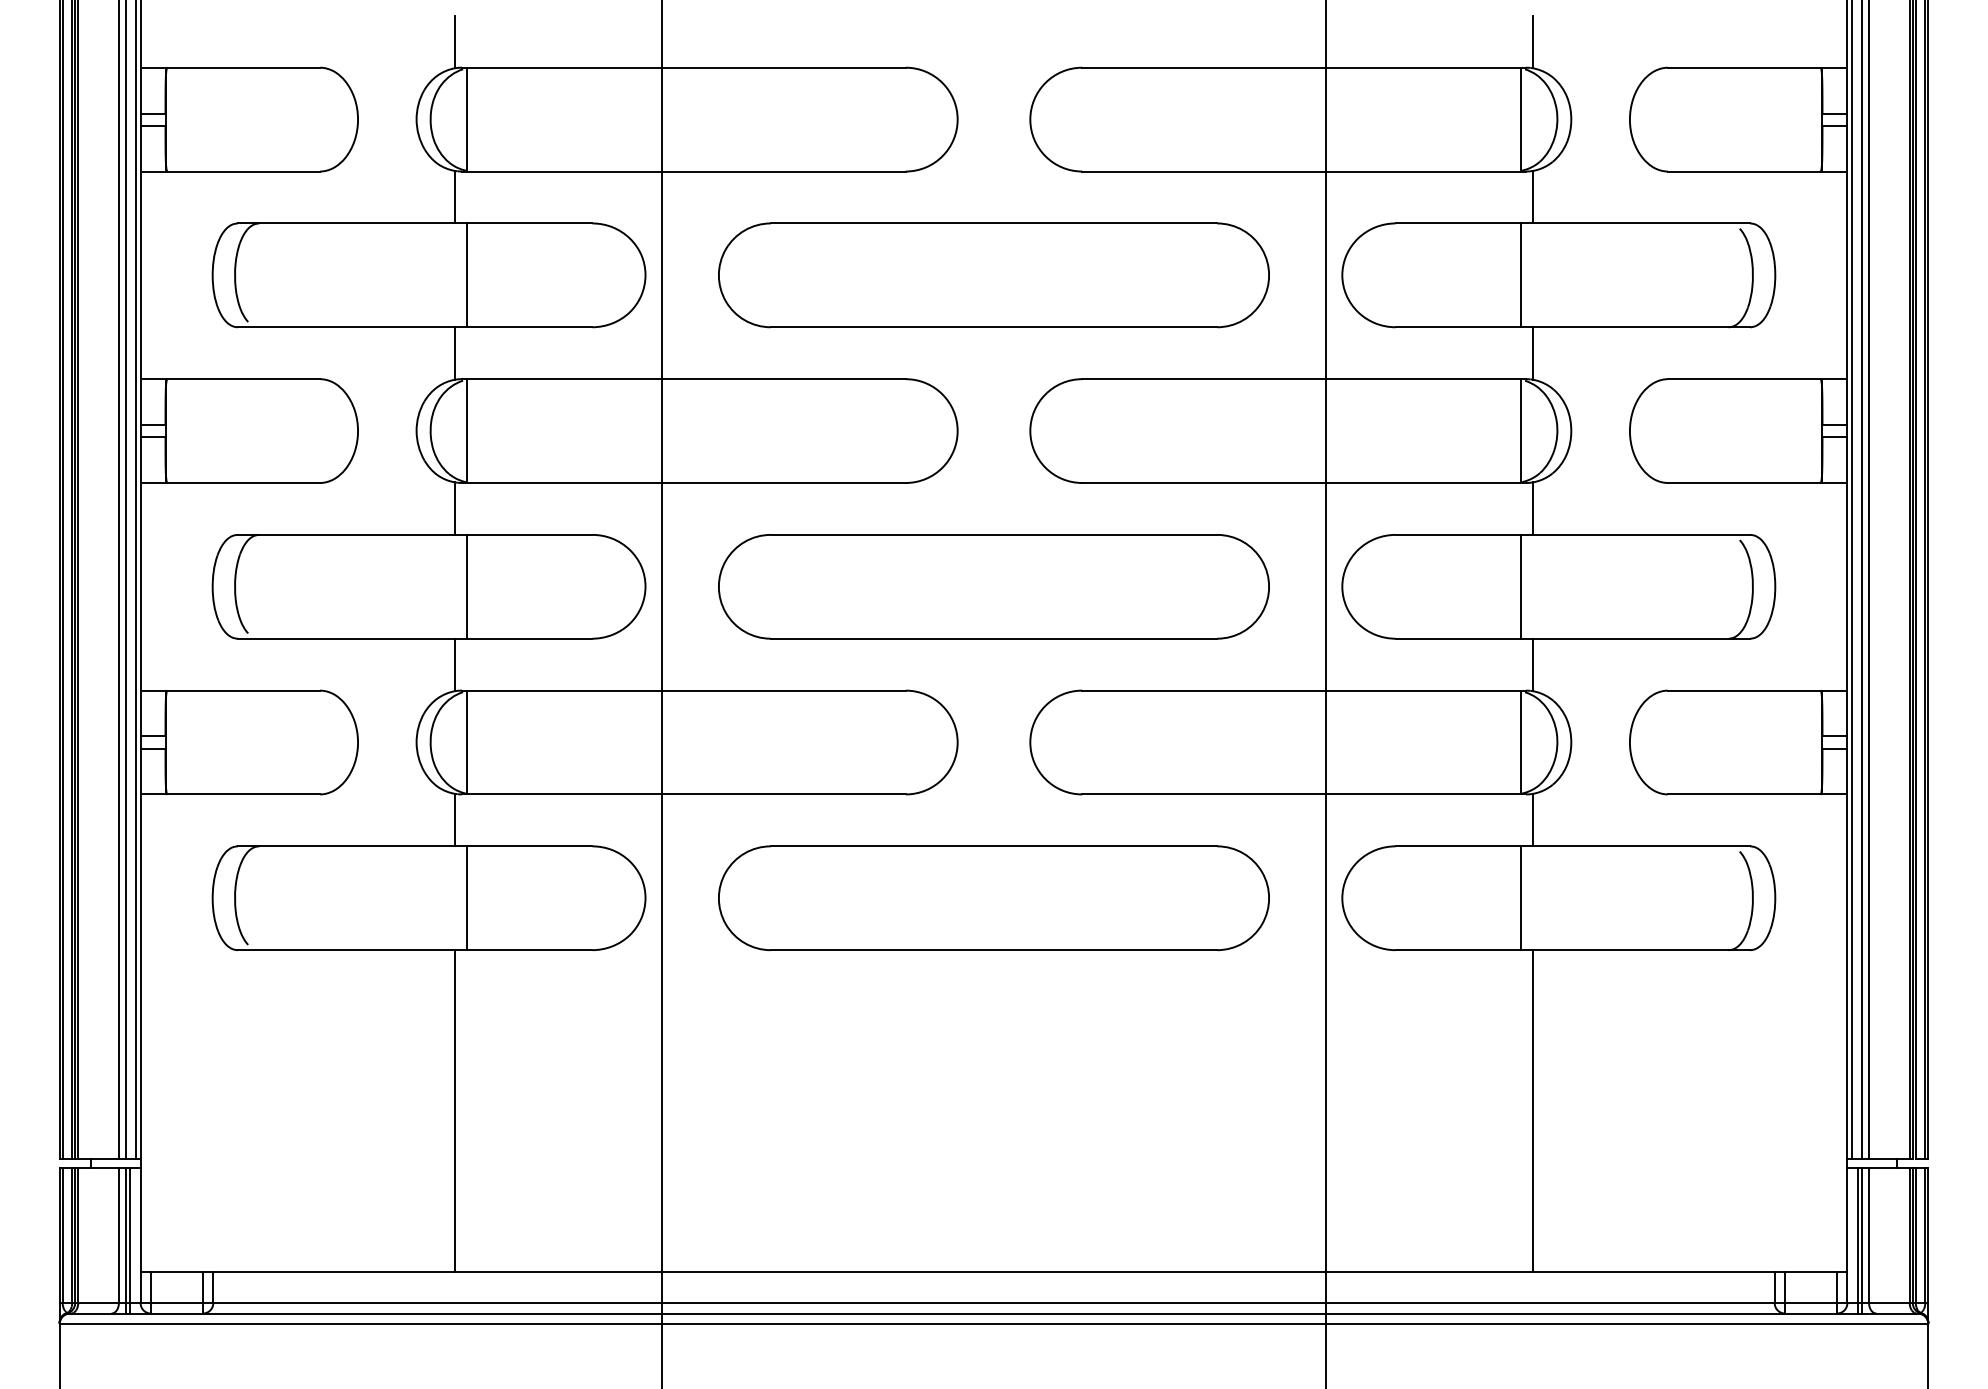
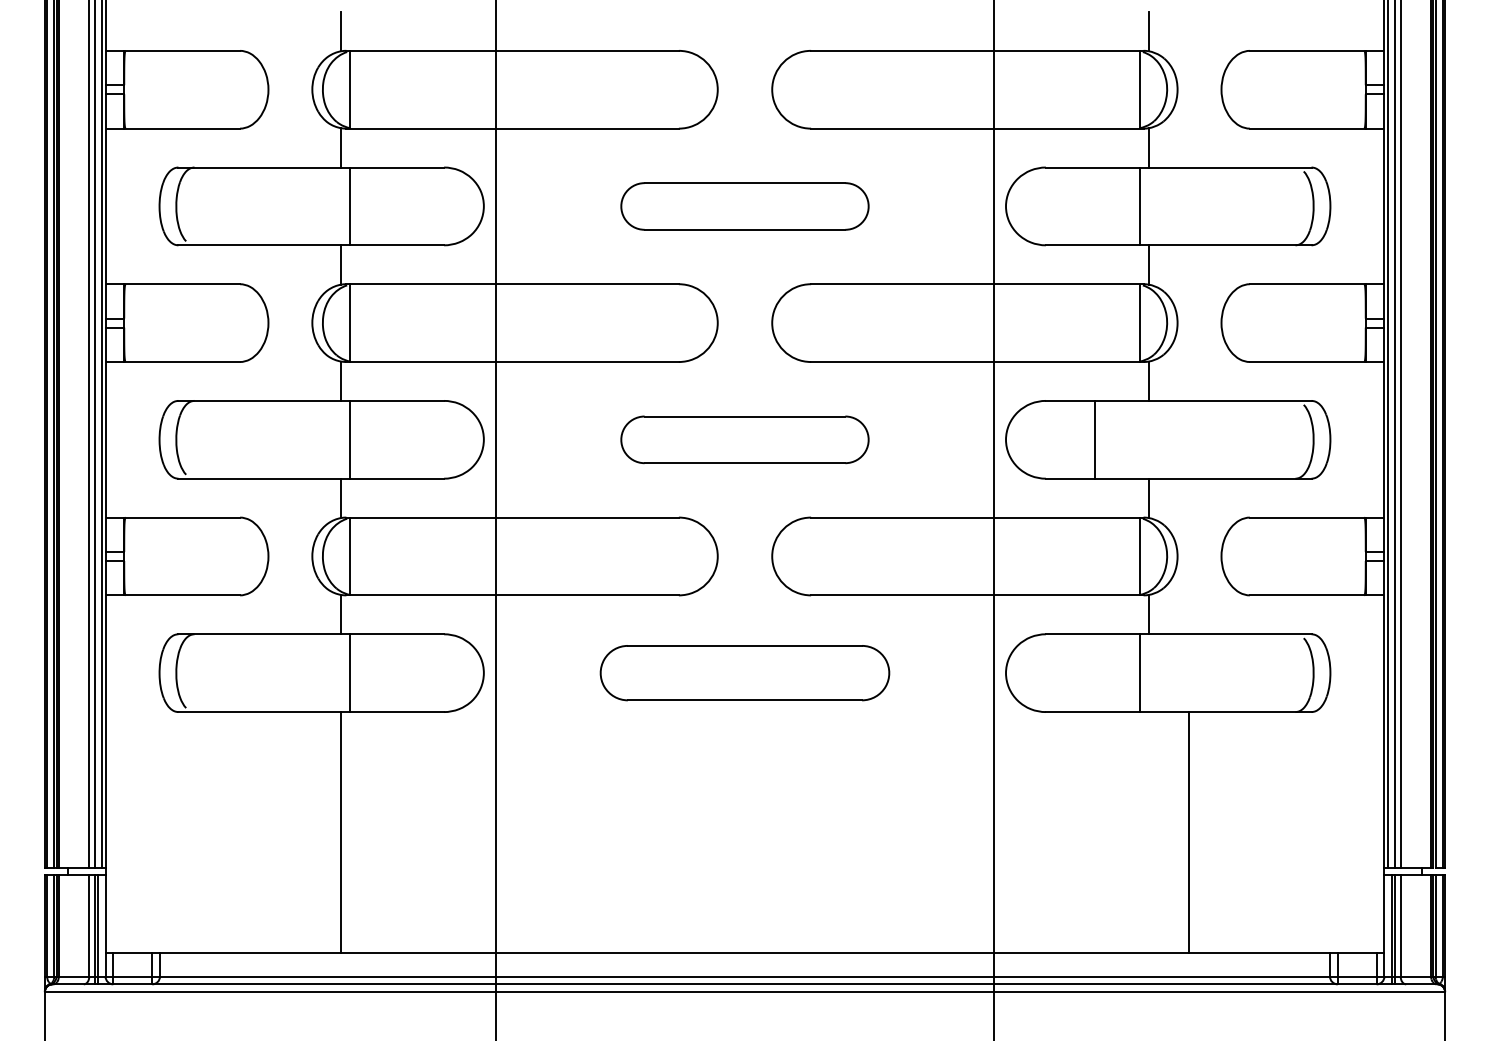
part: (993, 275) -> (744, 206), size x0.6
part: (993, 586) -> (744, 439), size x0.6
line: (1520, 586) -> (1094, 439), moved
part: (993, 897) -> (744, 672), size x0.7
line: (1532, 1111) -> (1188, 832), moved

